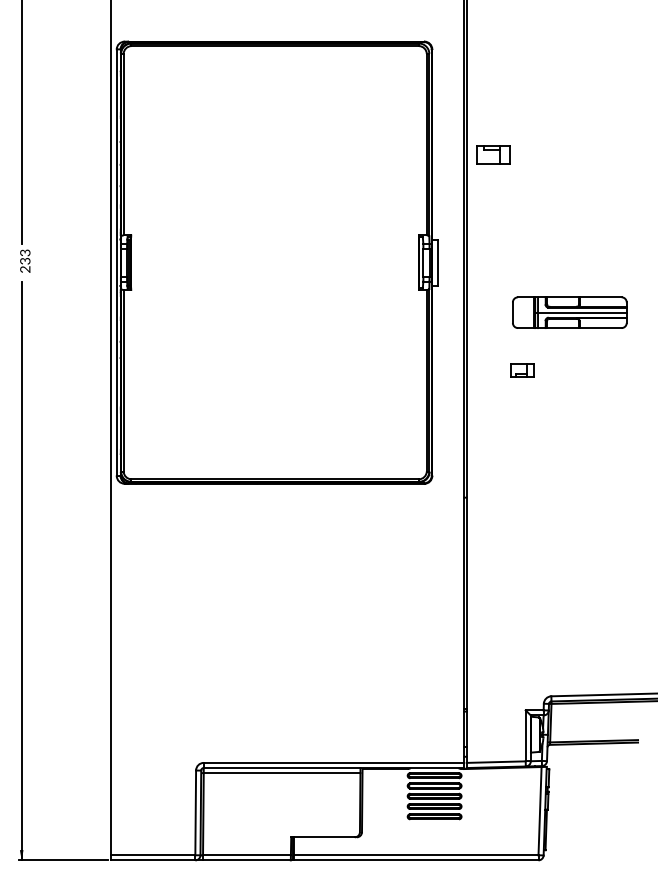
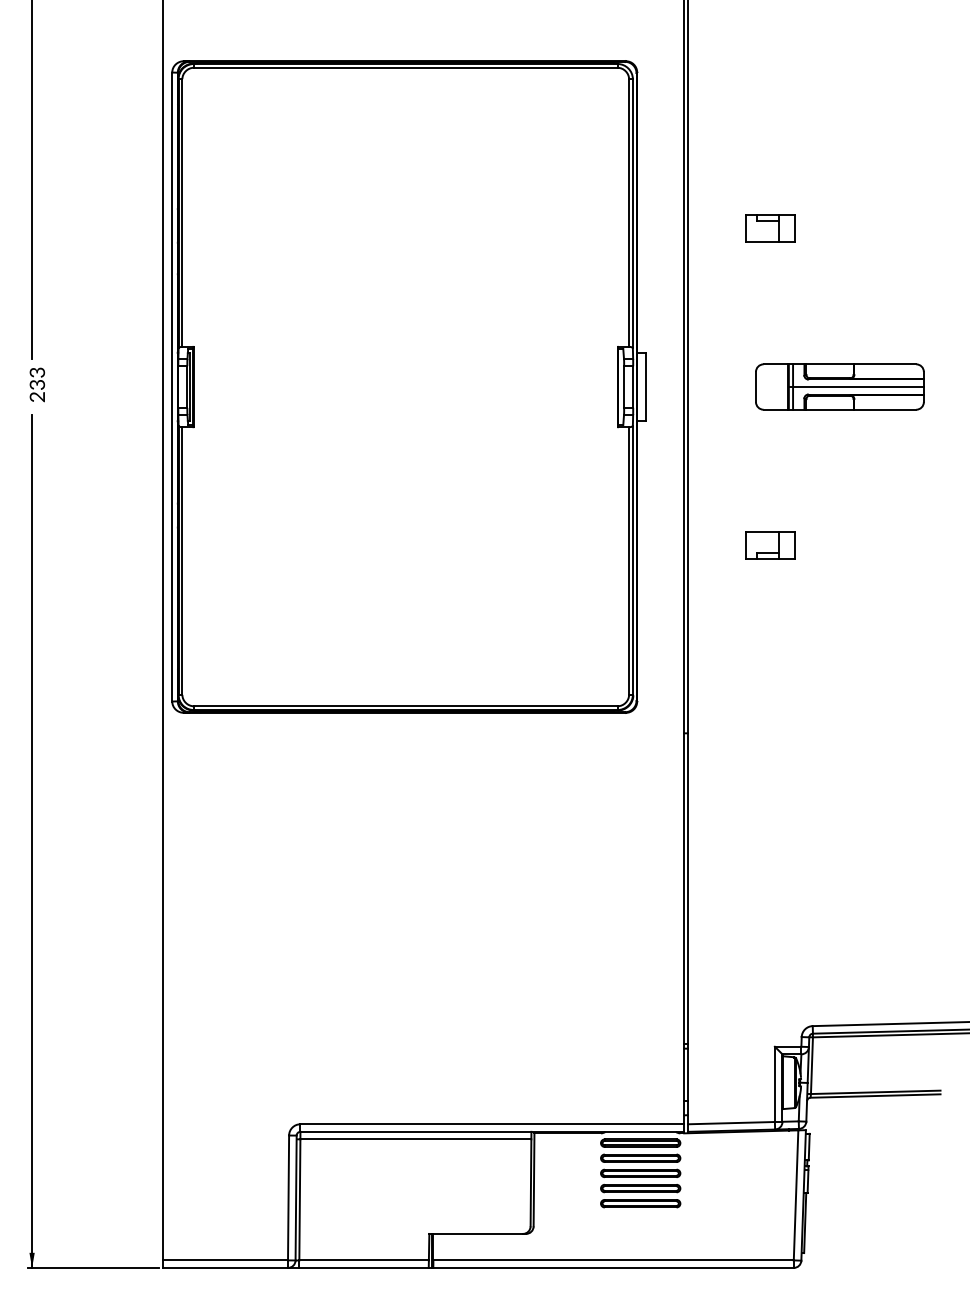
part: (493, 154) -> (770, 227), moved
part: (569, 312) -> (839, 386), moved
part: (522, 369) -> (770, 544), size x1.43

